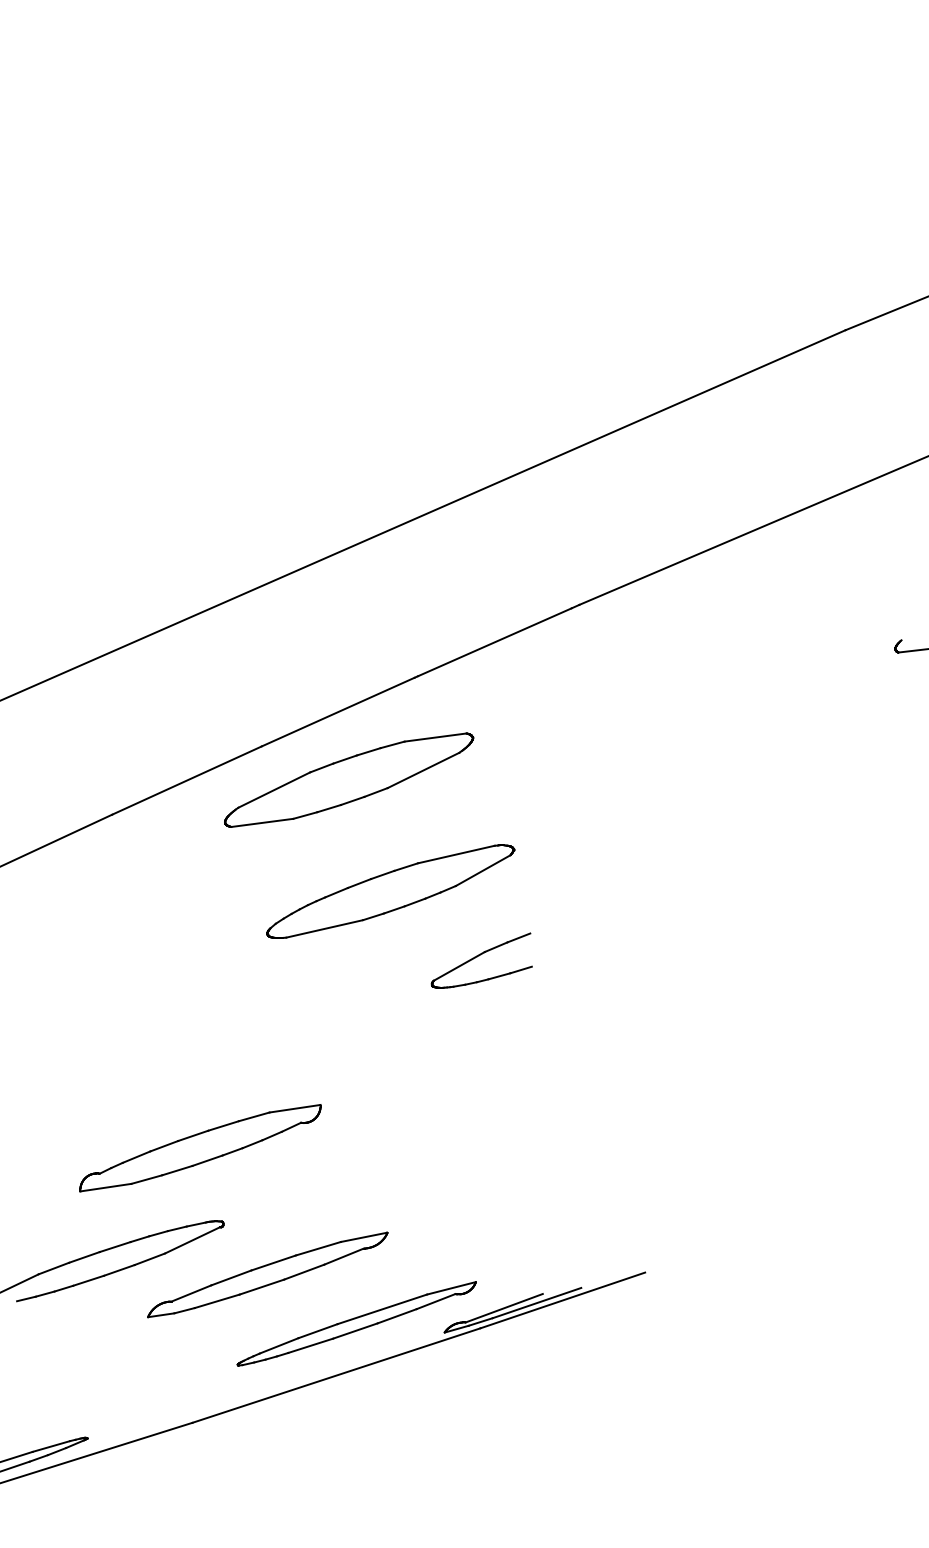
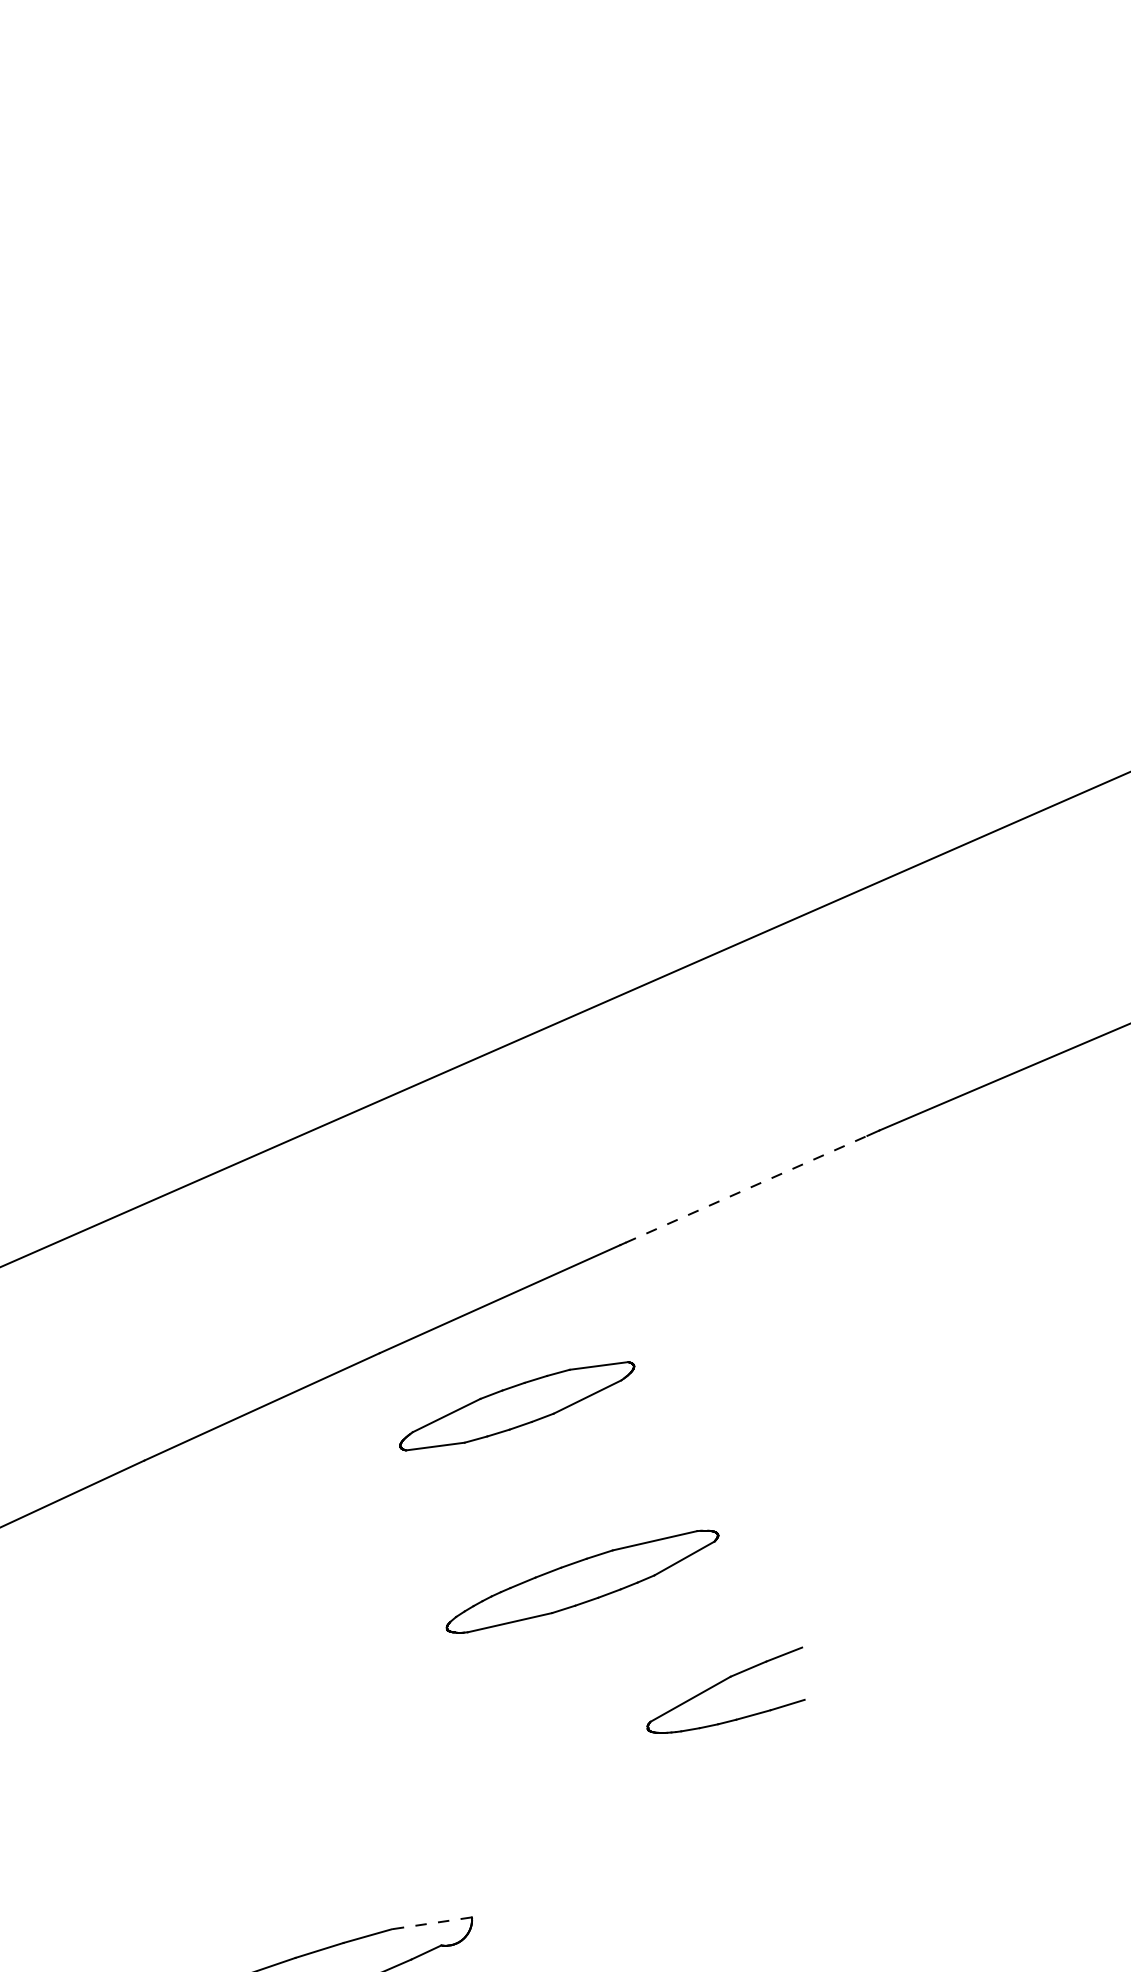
line: (495, 642) -> (747, 1189), solid -> dashed
part: (349, 779) -> (517, 1405), size x0.6
part: (390, 891) -> (582, 1581), size x0.7
line: (294, 1108) -> (431, 1922), solid -> dashed

